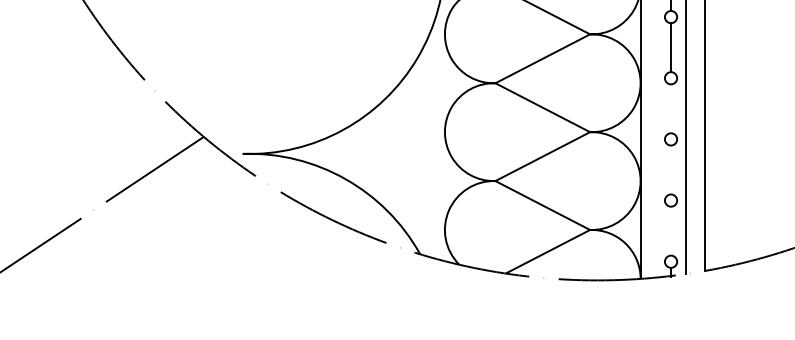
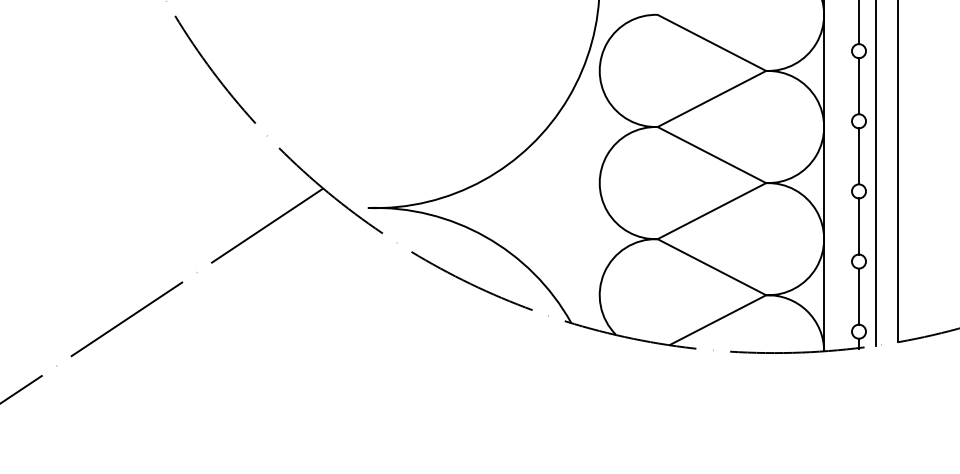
line: (671, 108) -> (859, 156), added
line: (671, 170) -> (859, 226), added
line: (671, 231) -> (859, 296), added

